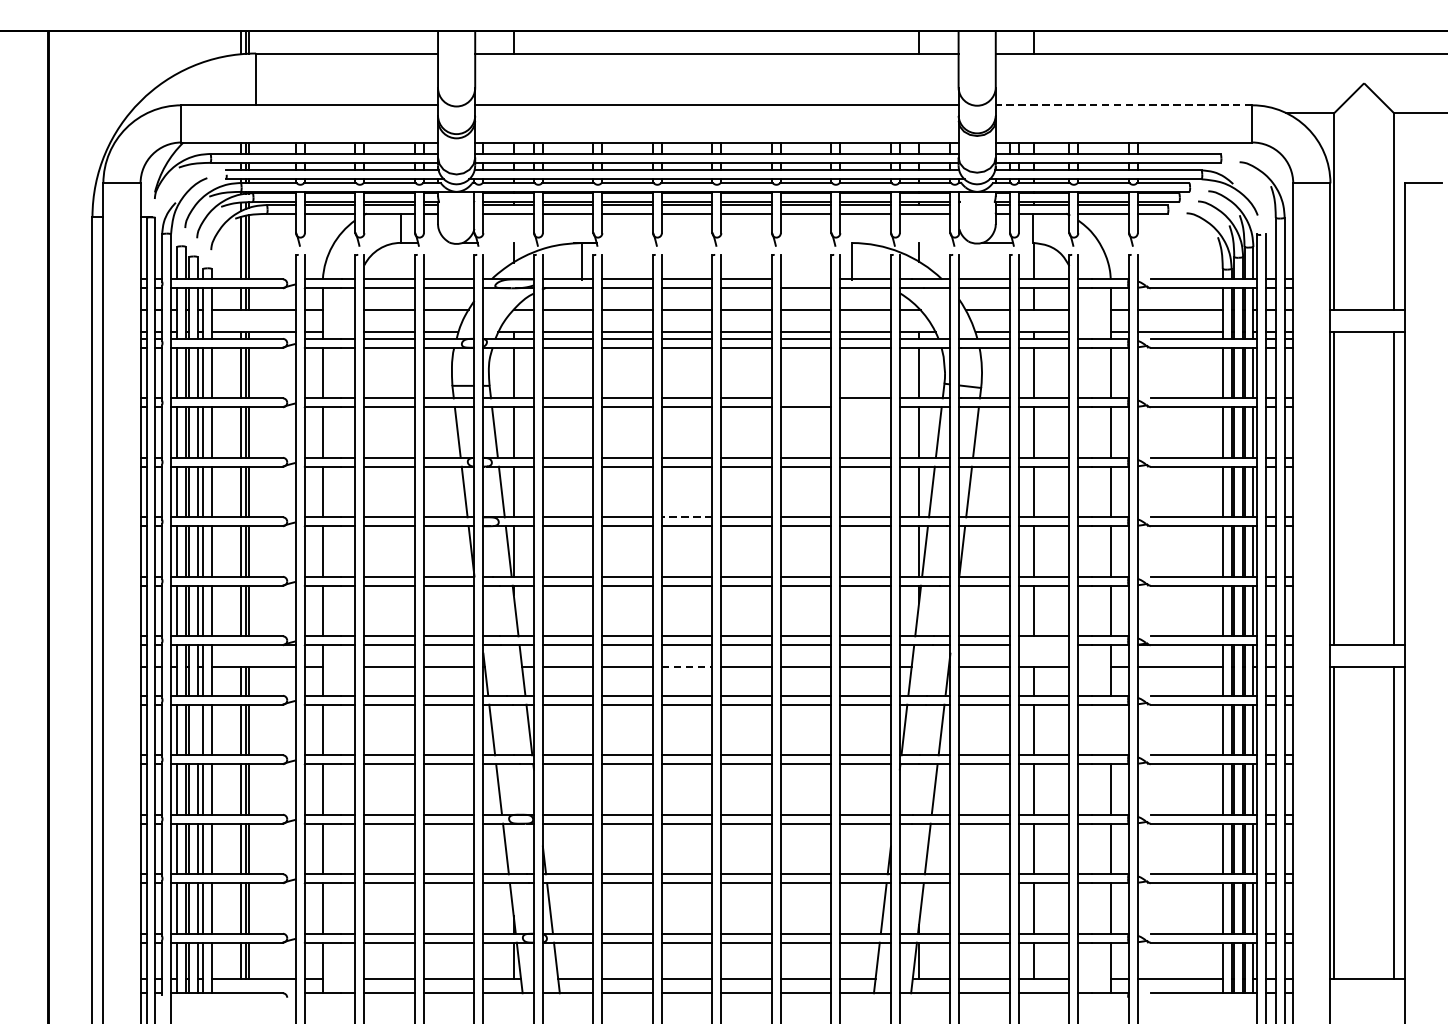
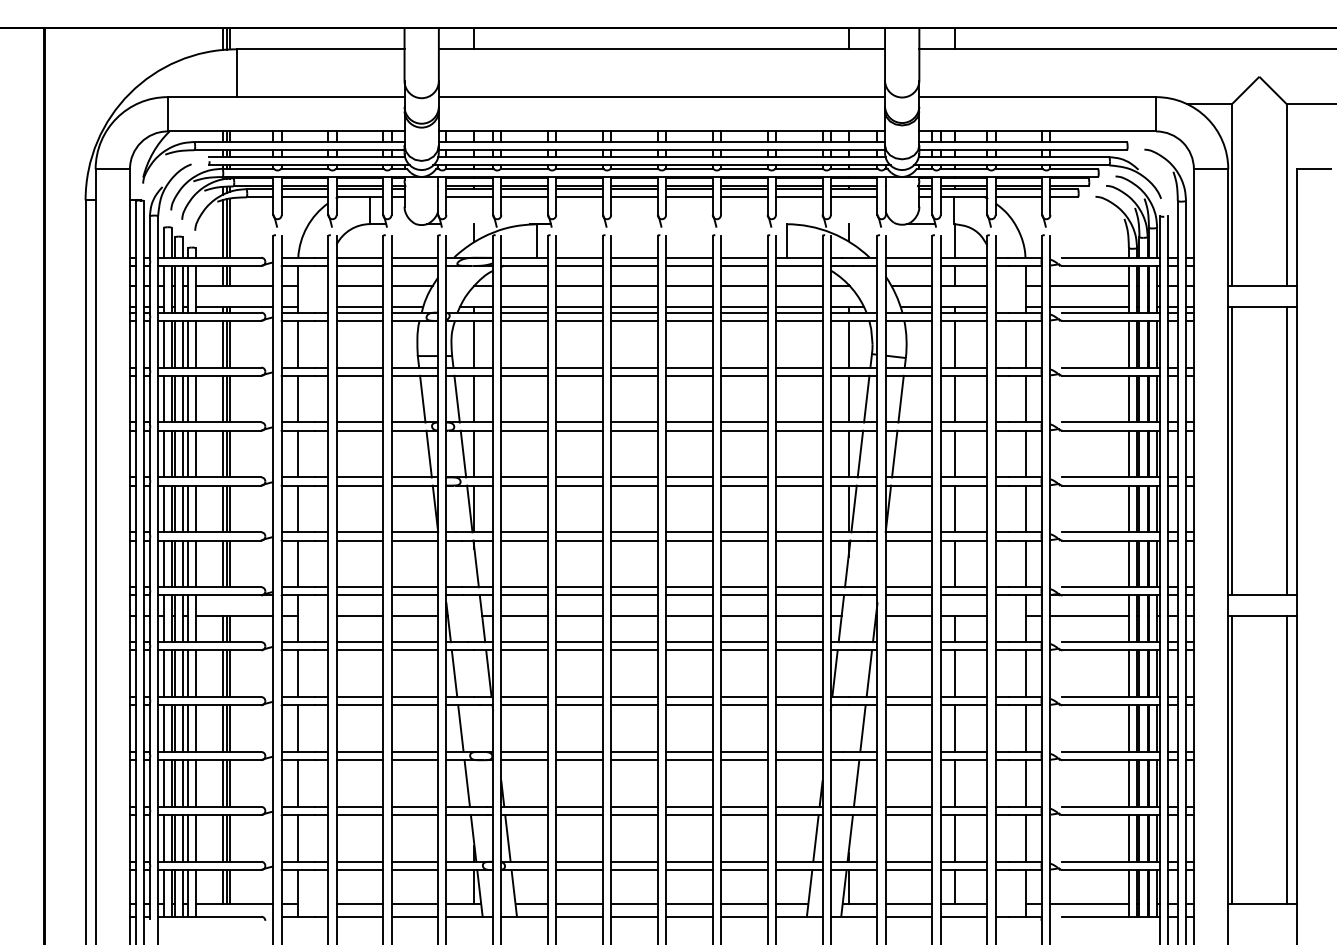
line: (1123, 105) -> (1037, 97), dashed -> solid
line: (805, 279) -> (743, 257), added
line: (805, 398) -> (743, 367), added
line: (864, 406) -> (798, 375), added
line: (686, 517) -> (633, 477), dashed -> solid
line: (1043, 645) -> (963, 595), added
line: (687, 666) -> (634, 615), dashed -> solid
line: (197, 729) -> (182, 673), added
line: (1110, 729) -> (1025, 673), added
line: (984, 883) -> (908, 815), added

